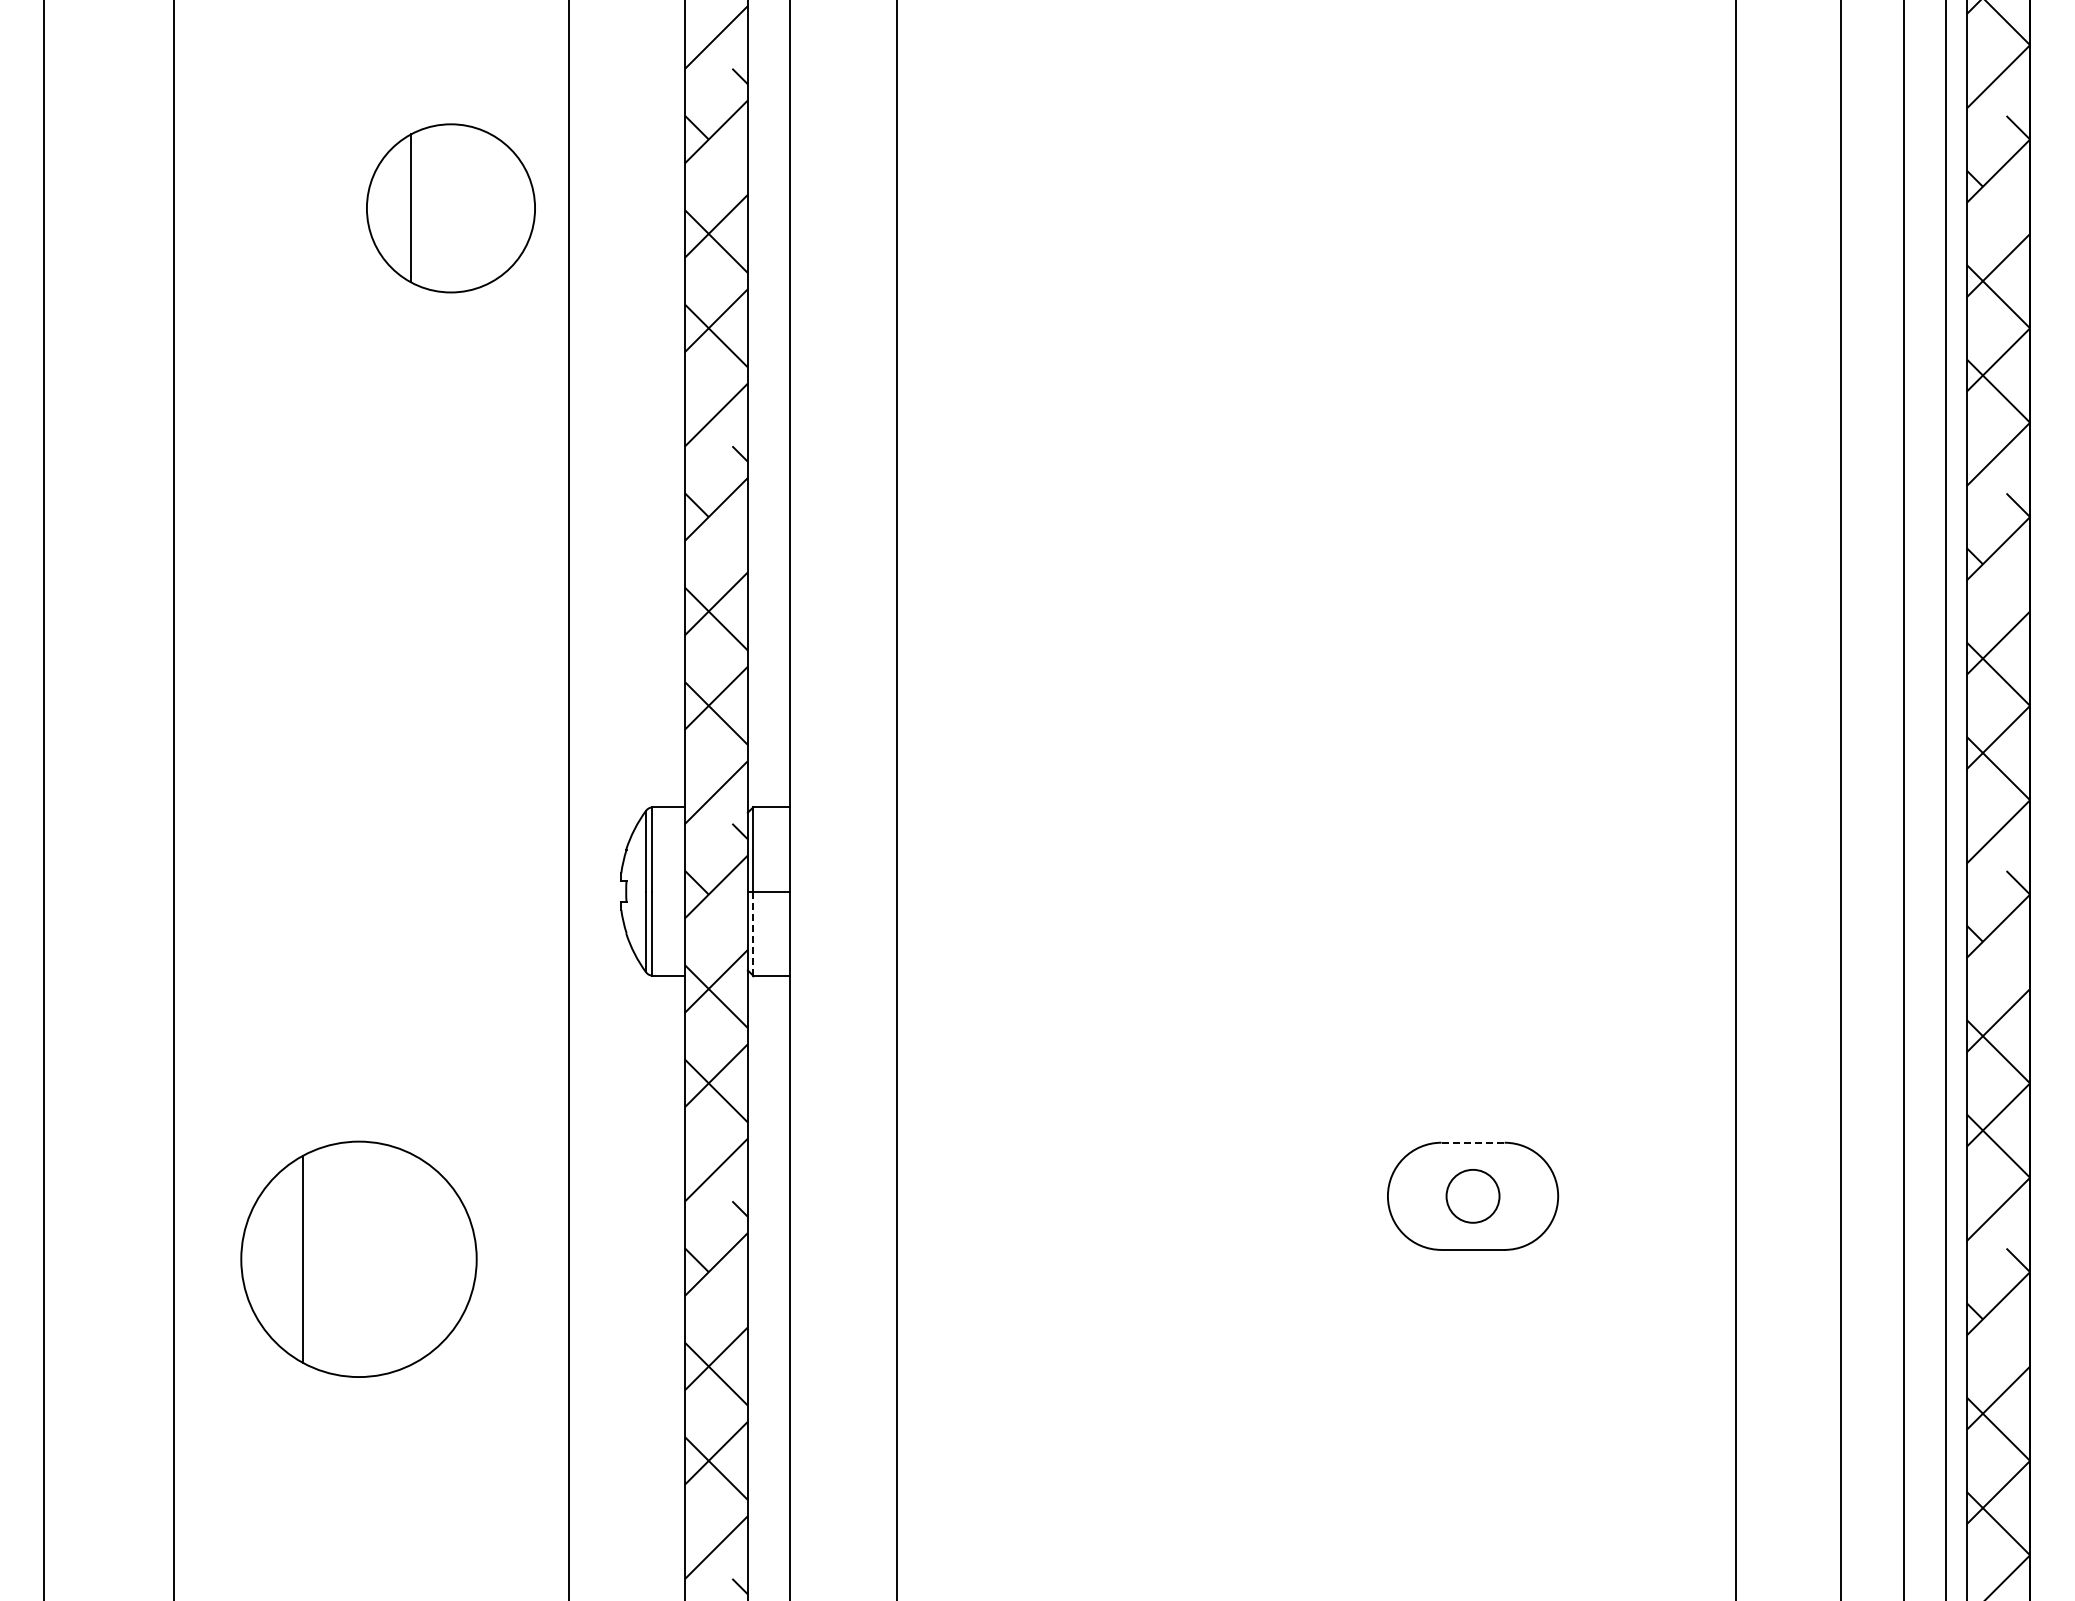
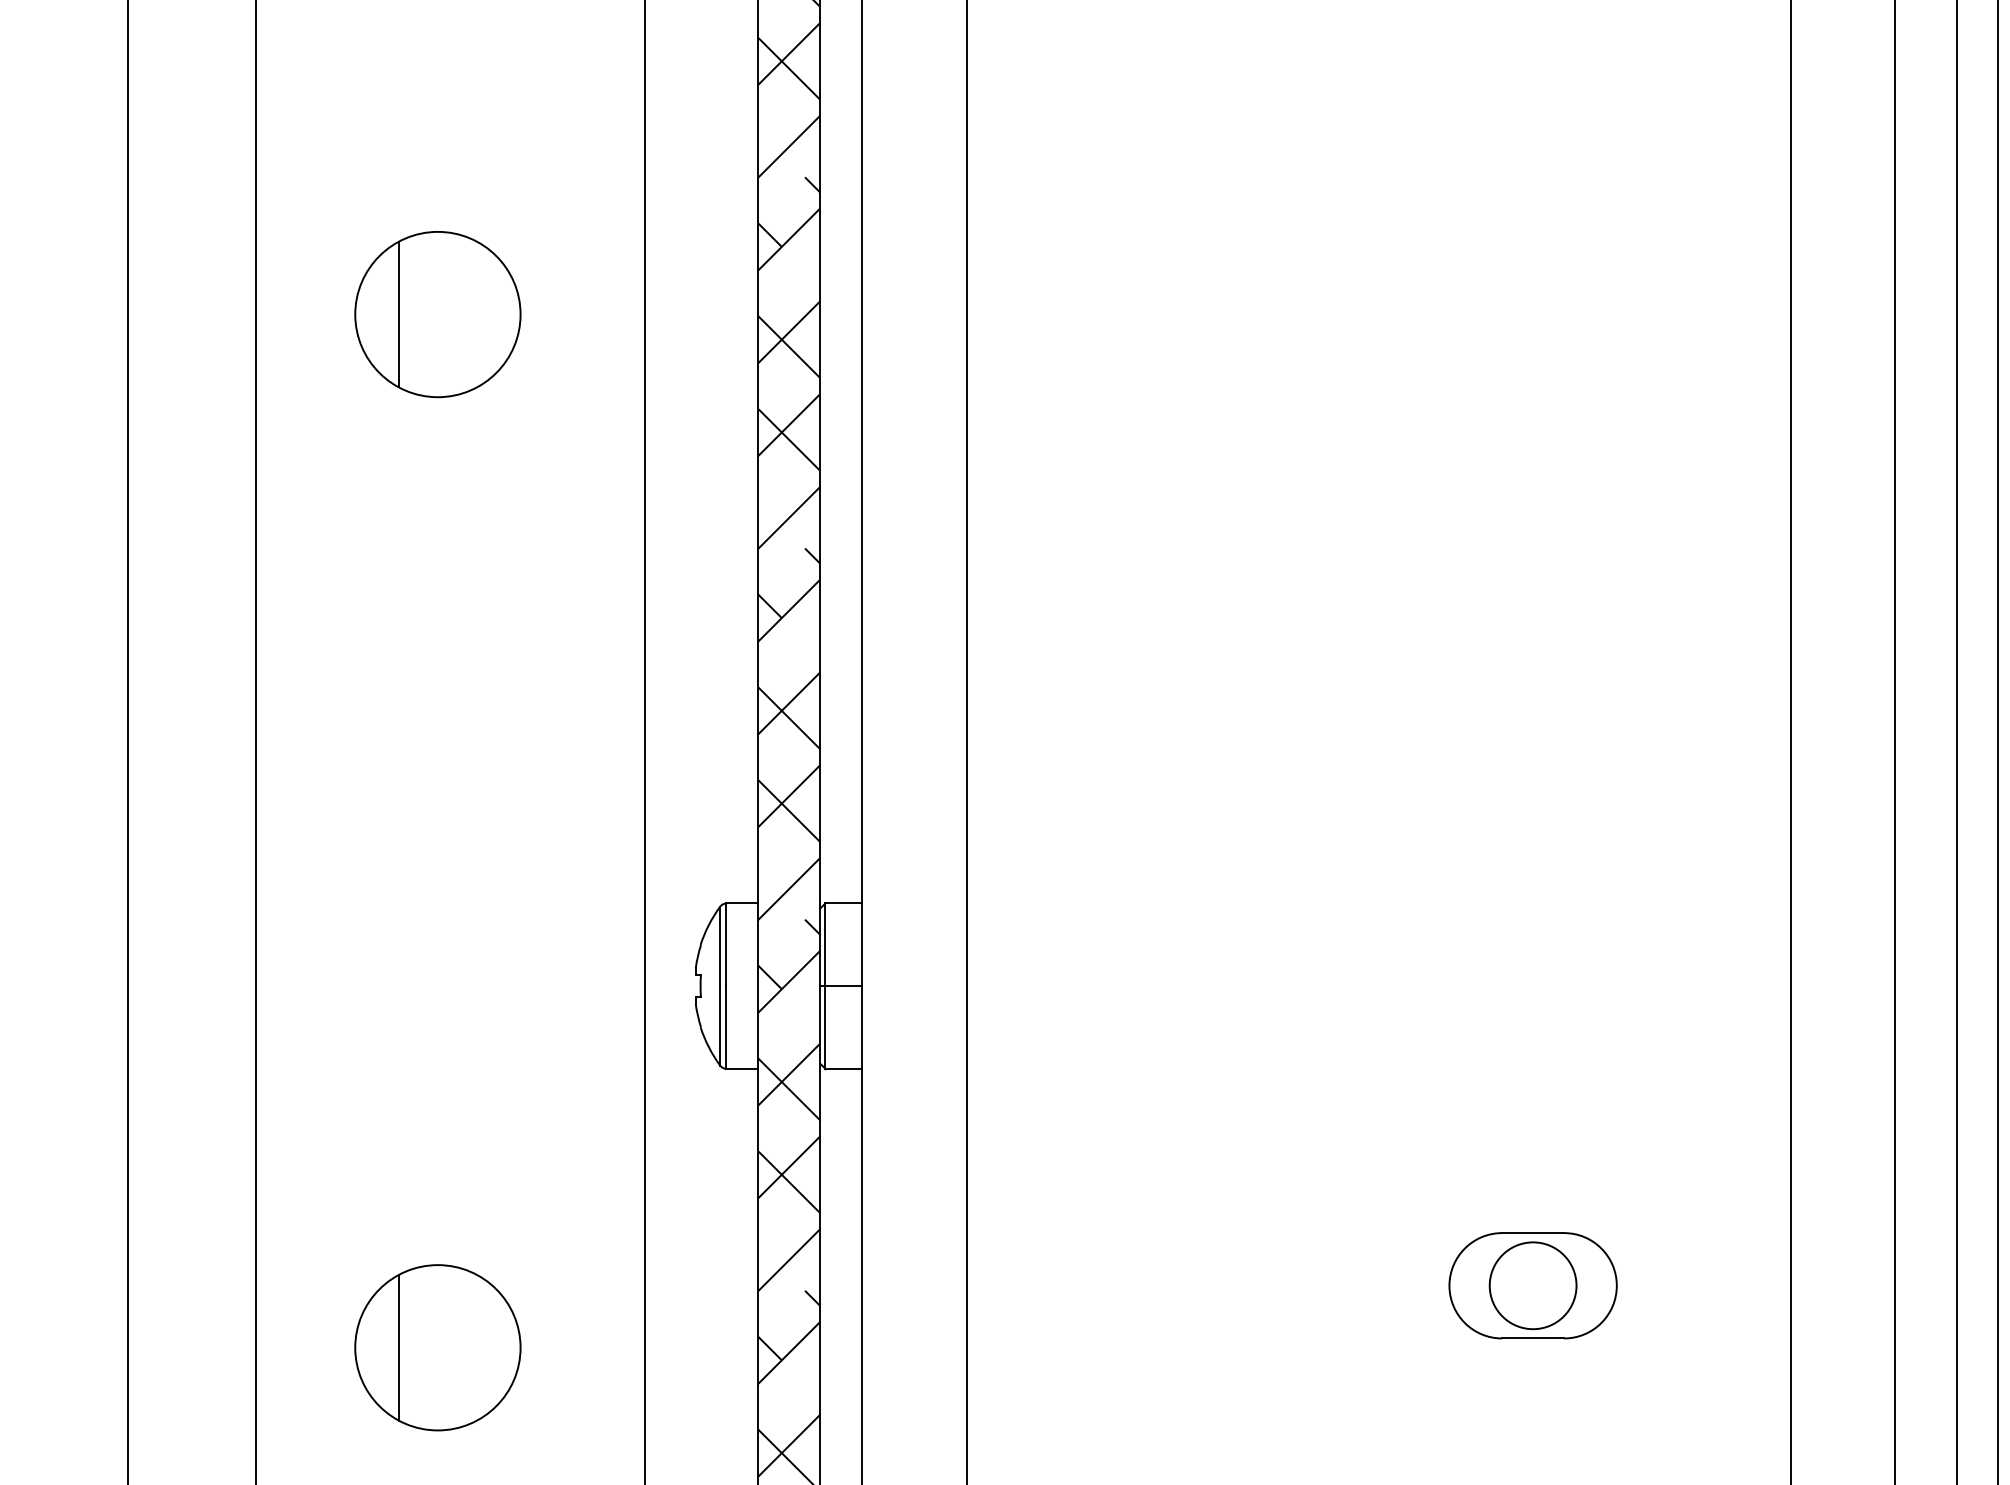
part: (450, 208) -> (437, 314), moved
line: (753, 934) -> (825, 1028), dashed -> solid
line: (1473, 1142) -> (1533, 1232), dashed -> solid
circle: (1472, 1196) -> (1532, 1285), size x1.67
part: (358, 1259) -> (437, 1347), size x0.71

